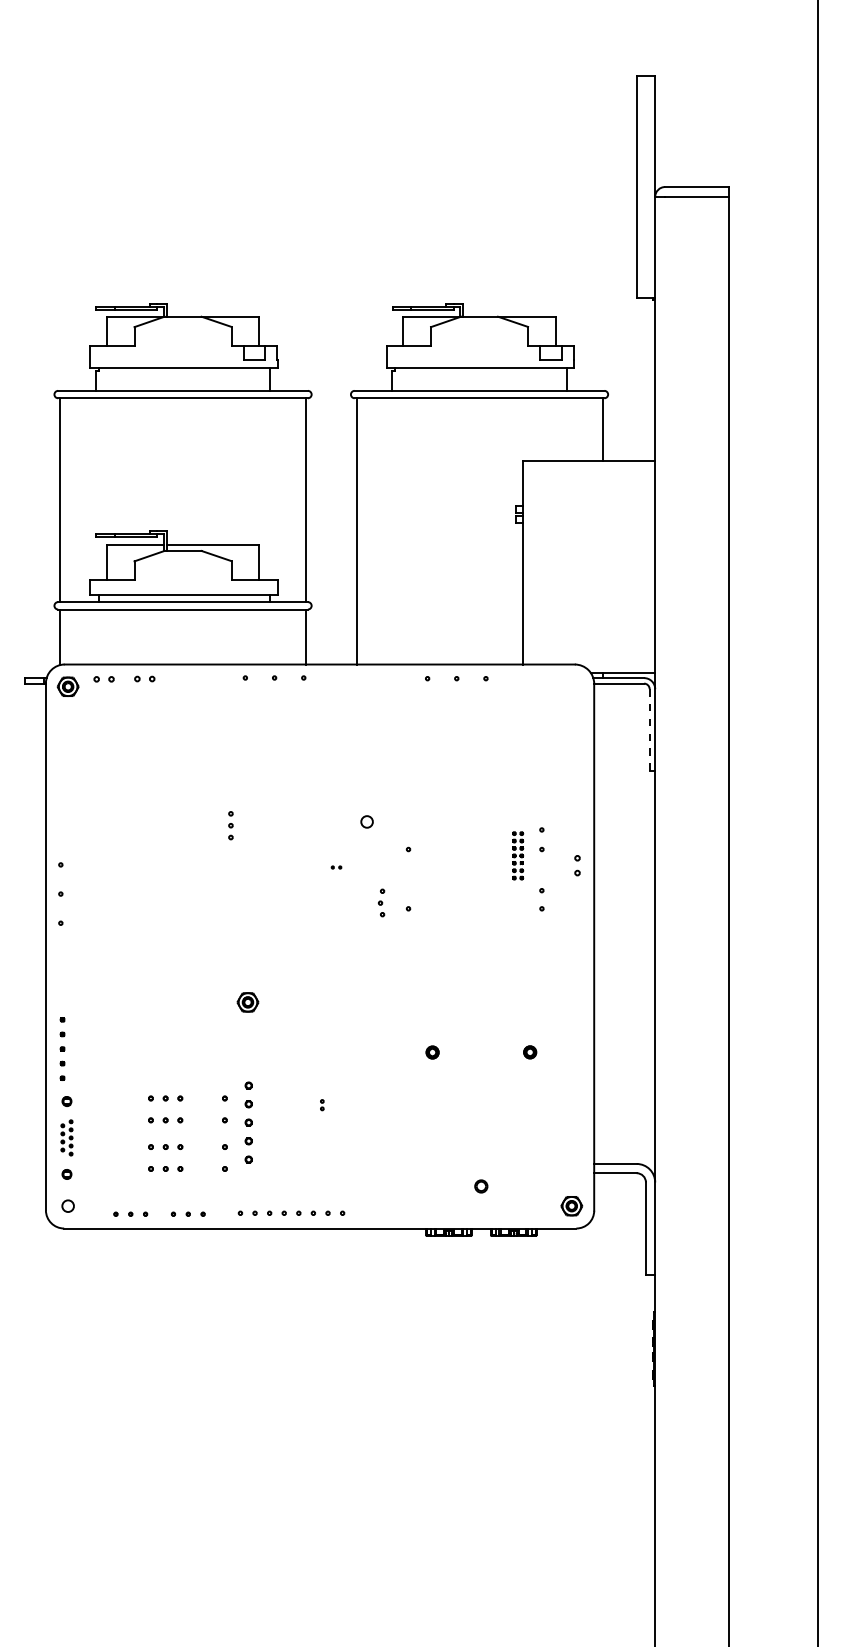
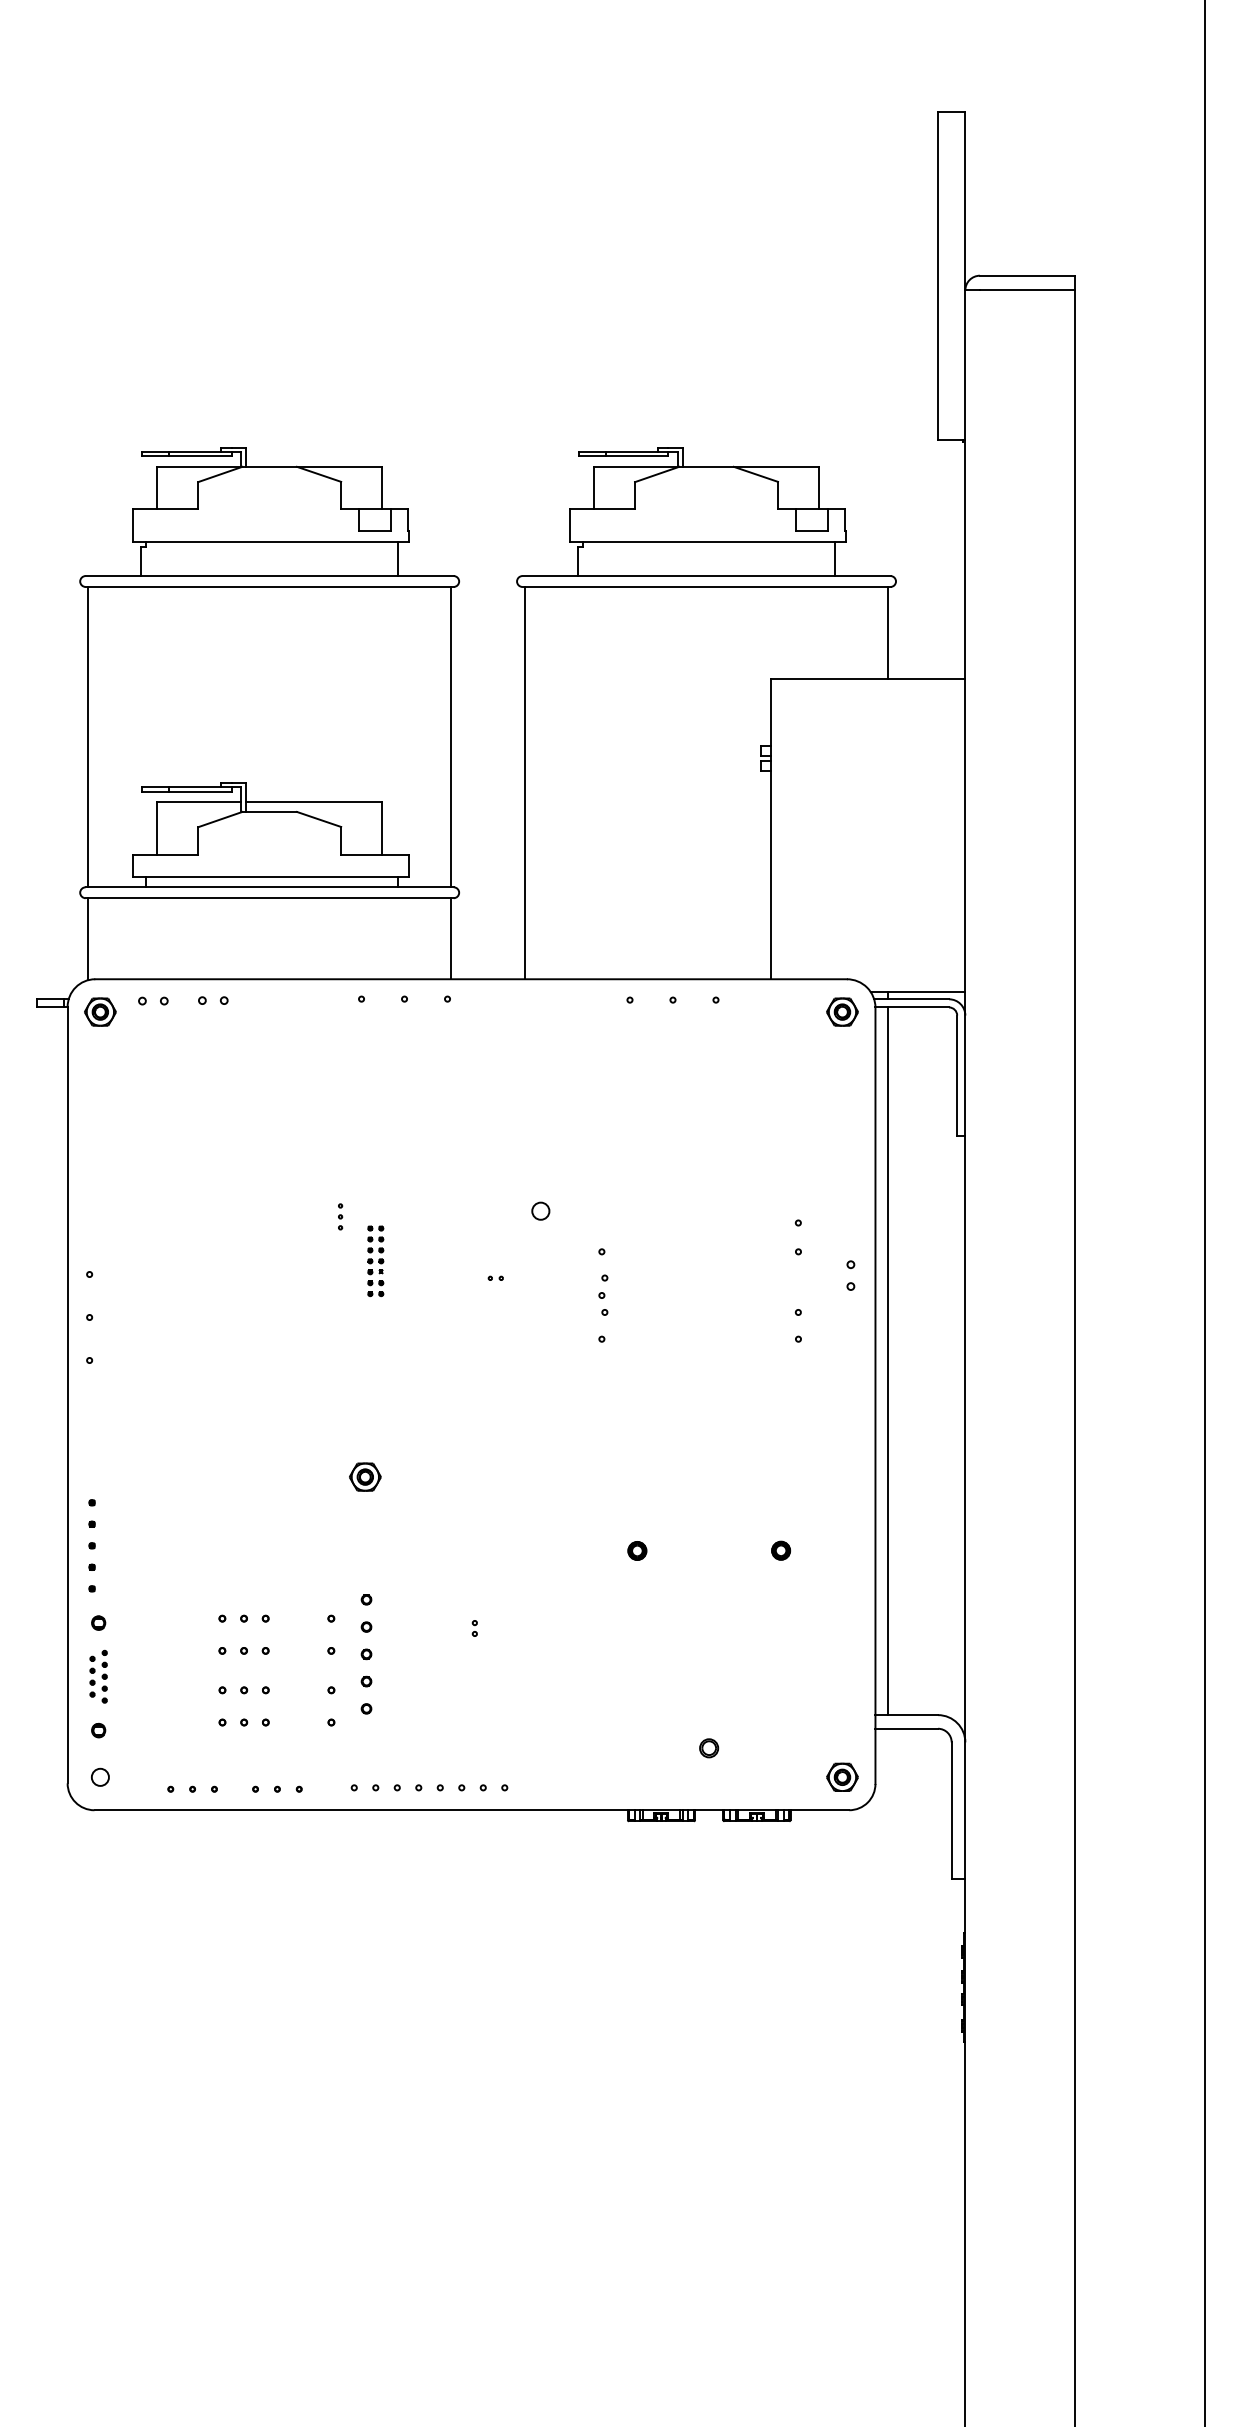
part: (571, 686) -> (842, 1011), added
line: (649, 729) -> (956, 1075), dashed -> solid
part: (231, 825) -> (341, 1216), size x0.62
part: (518, 855) -> (376, 1260), moved
part: (381, 902) -> (603, 1294), moved
line: (602, 923) -> (887, 1360), added

